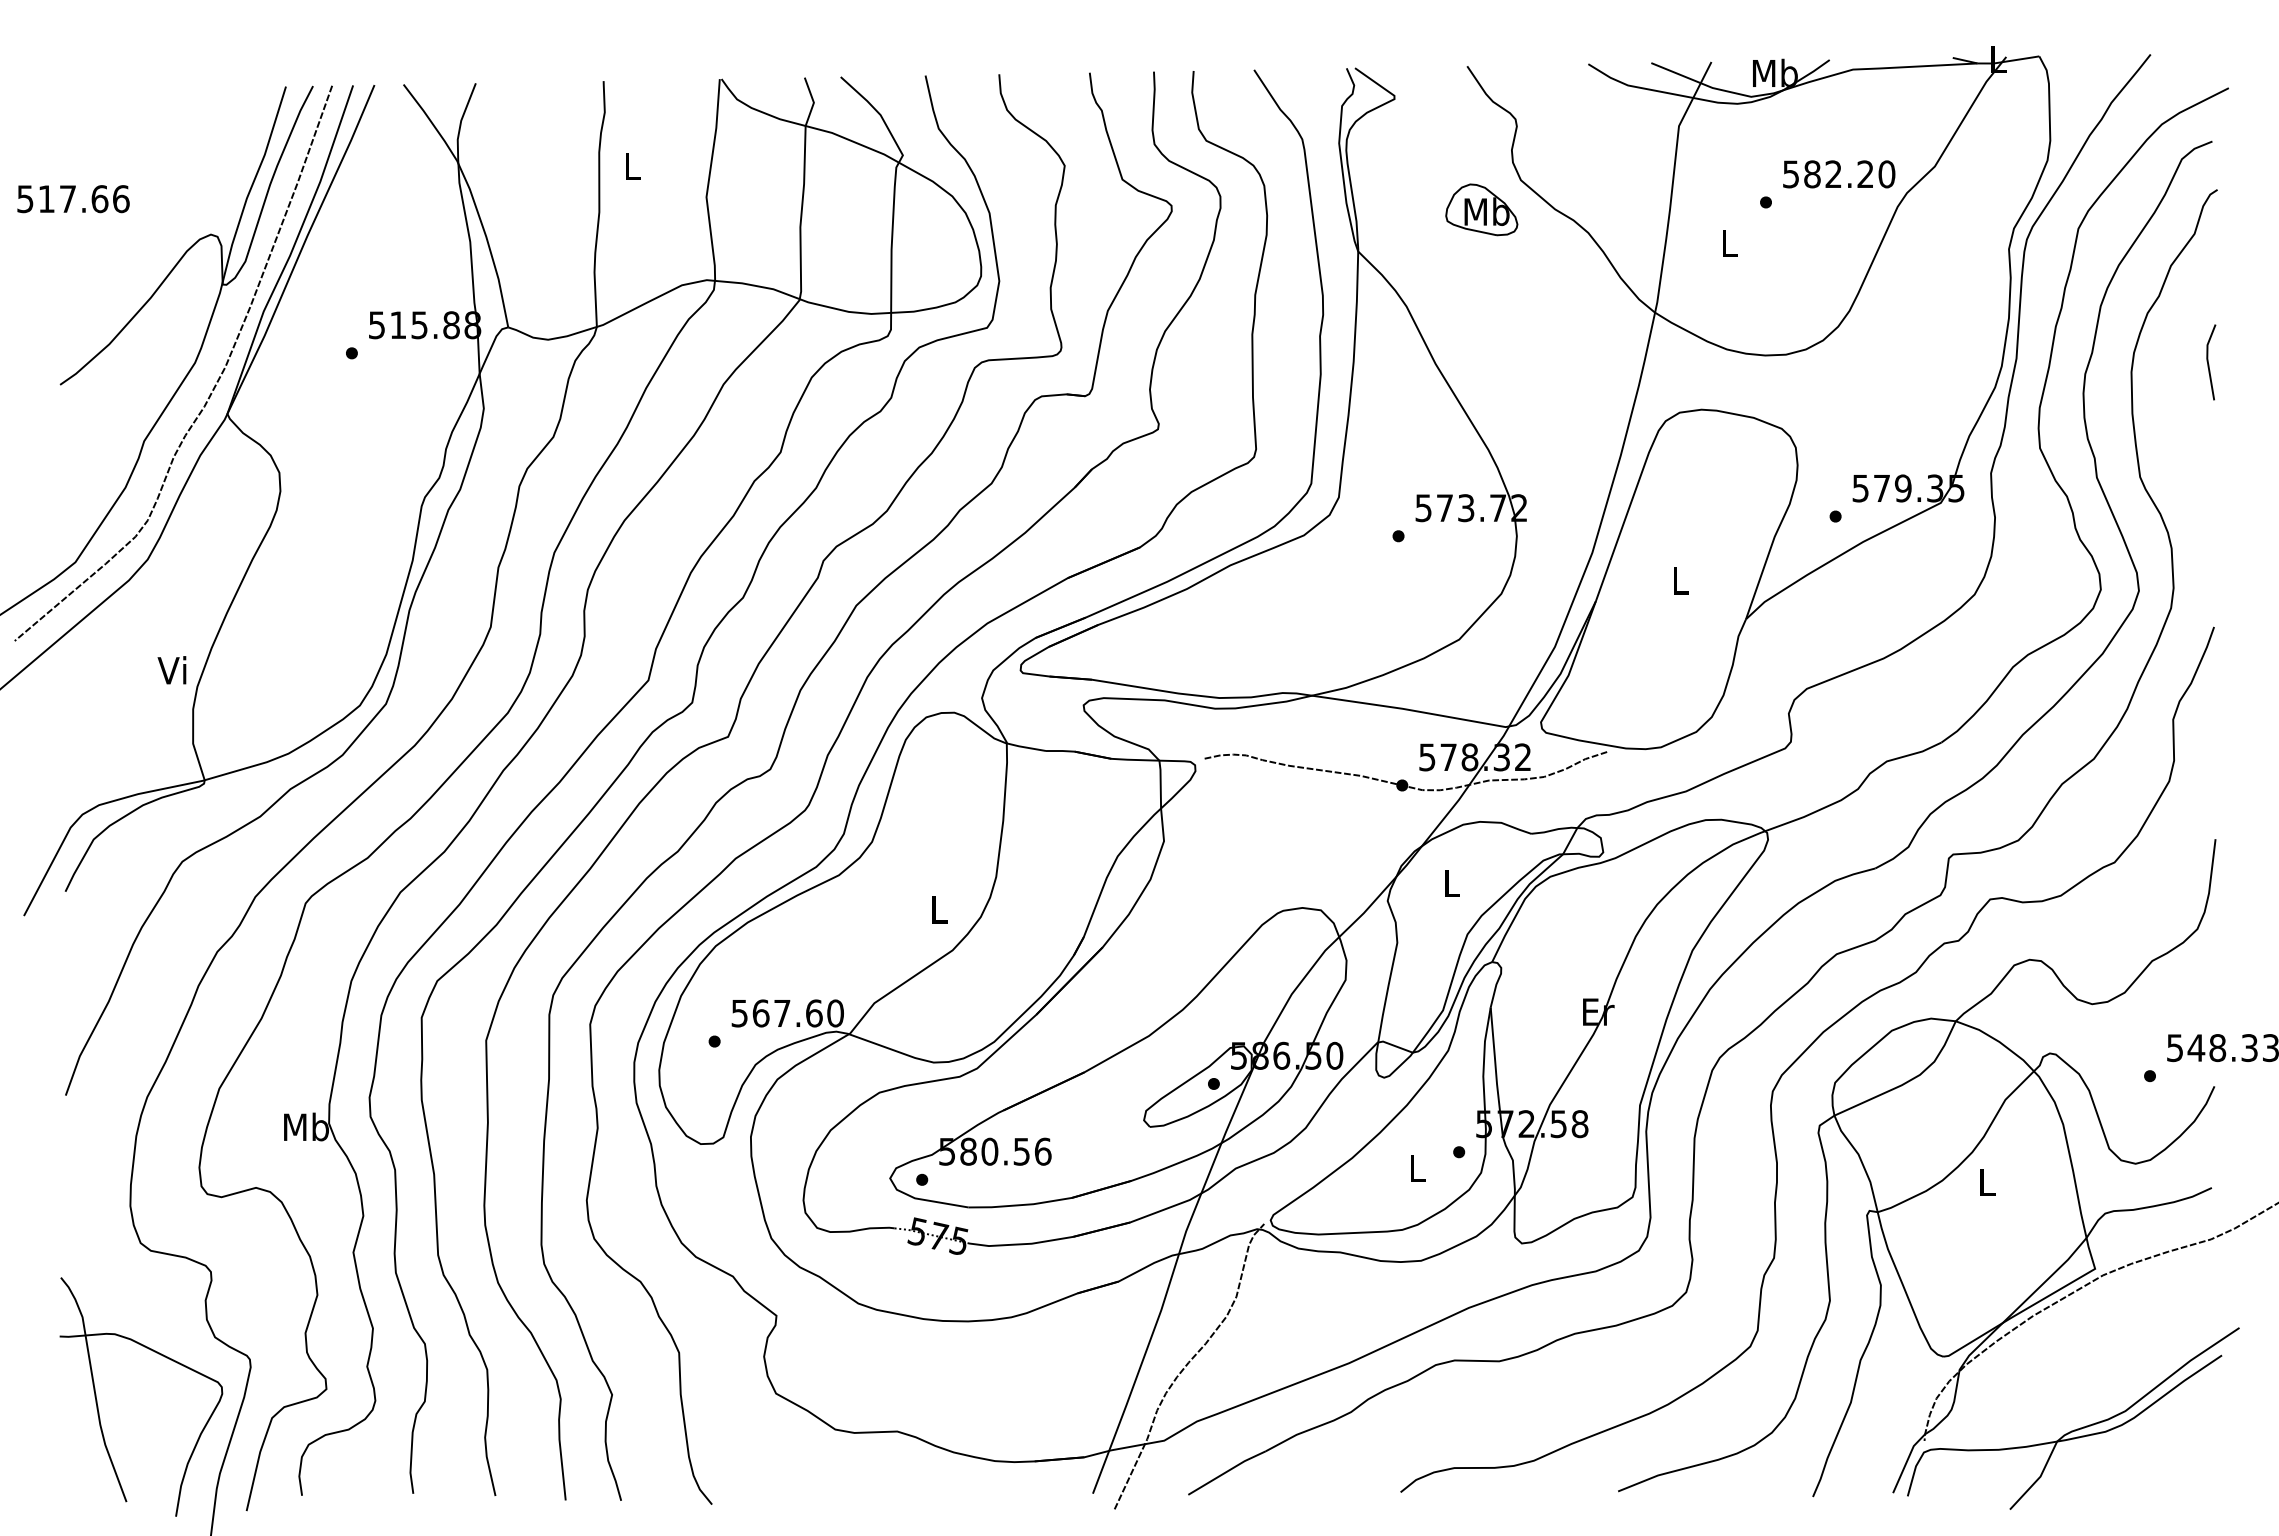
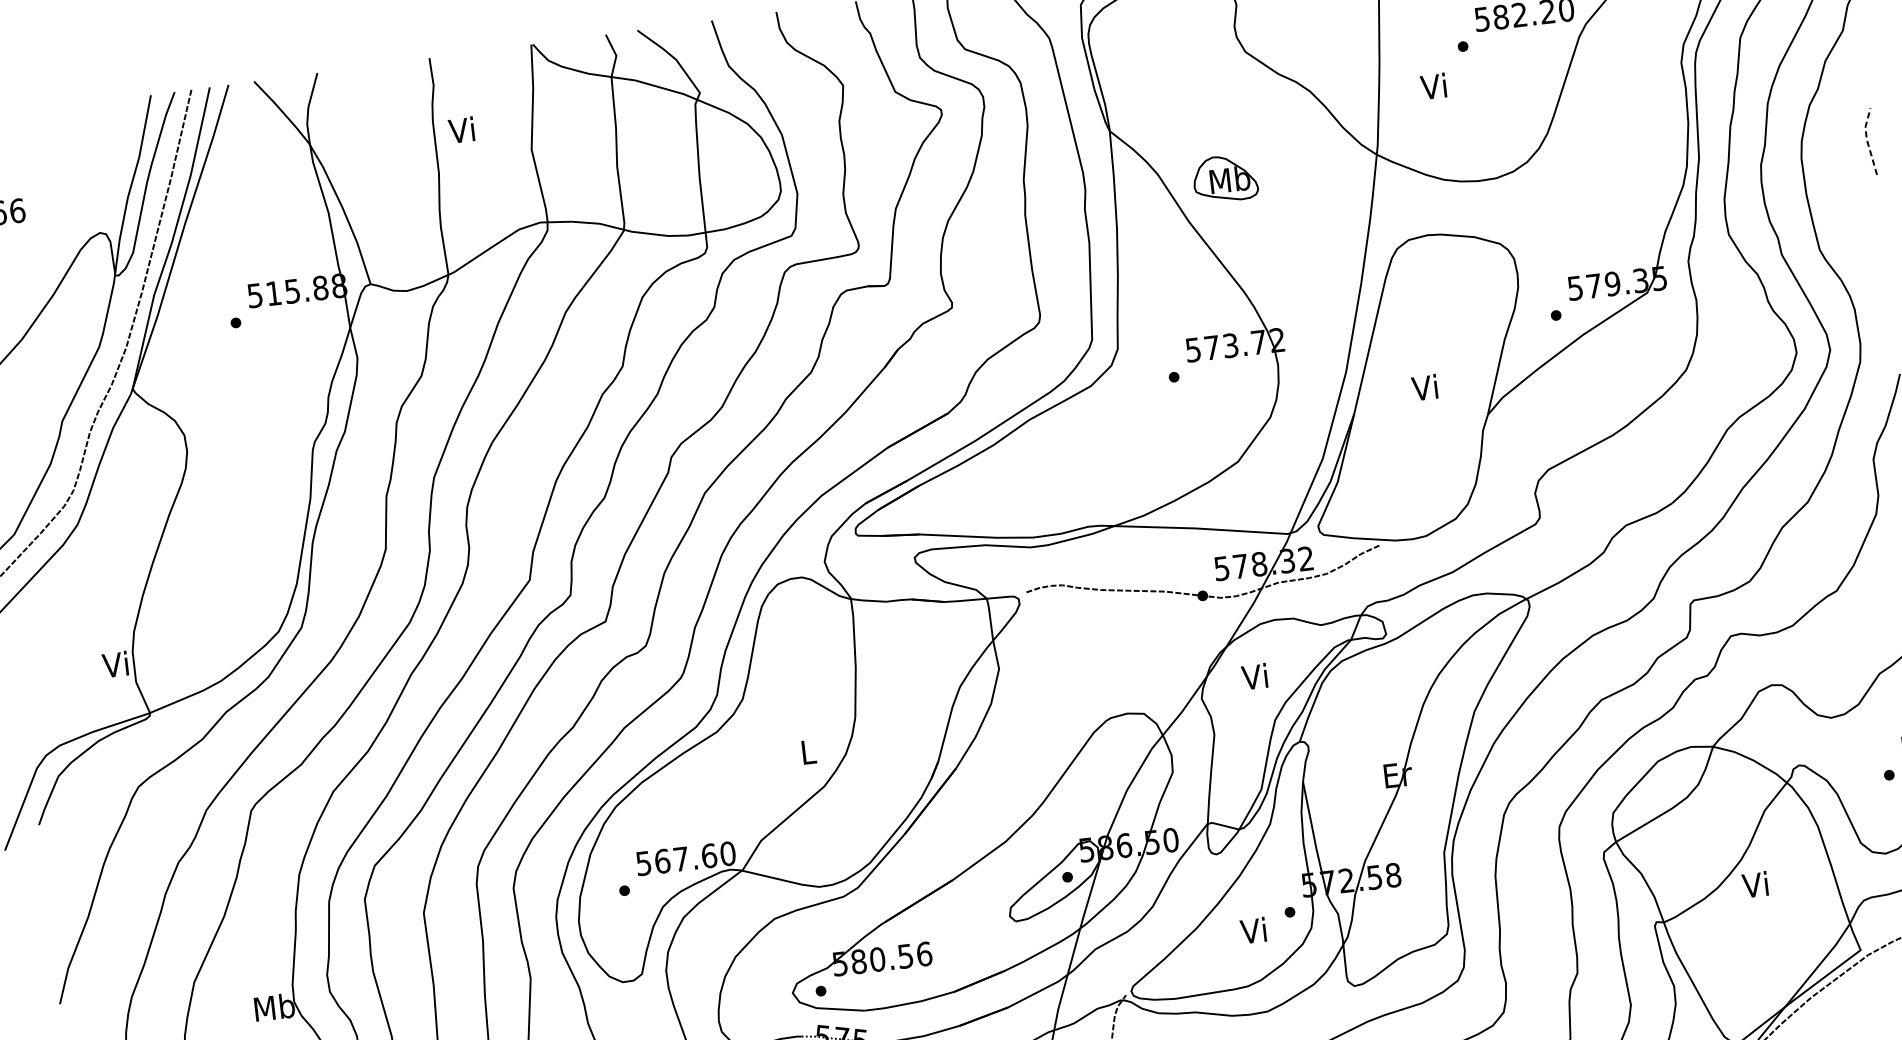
text: (630, 166) -> (461, 130), L -> Vi
part: (1481, 209) -> (1225, 178), moved
text: (1727, 243) -> (1433, 86), L -> Vi
line: (2207, 360) -> (1867, 140), solid -> dashed
text: (1678, 580) -> (1424, 387), L -> Vi
text: (171, 670) -> (114, 664), moved
text: (1449, 882) -> (1254, 676), L -> Vi
text: (1415, 1167) -> (1253, 930), L -> Vi
text: (1984, 1181) -> (1754, 884), L -> Vi

